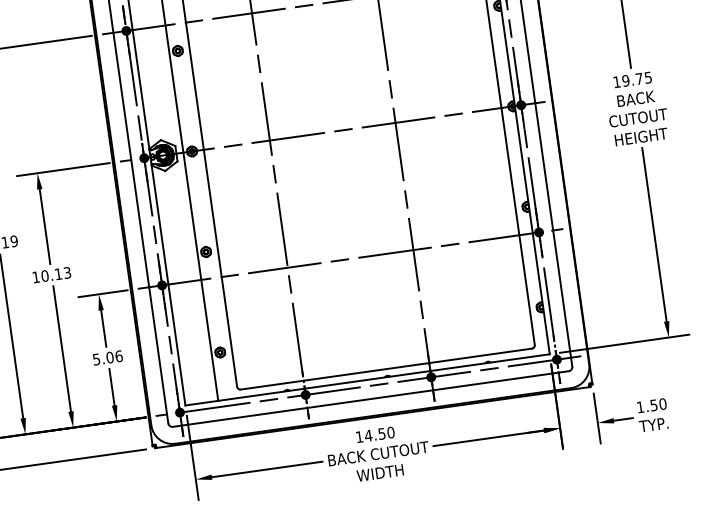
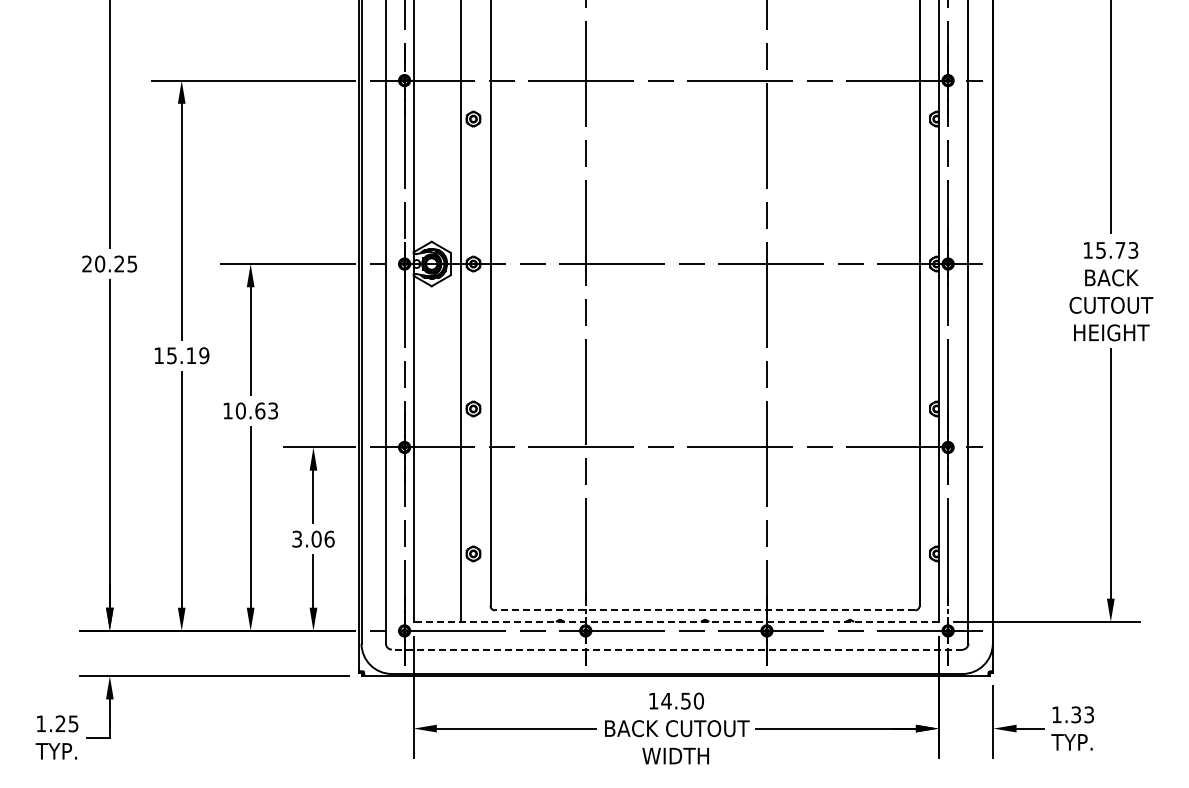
text: (637, 78) -> (1117, 249), 19.75 -> 15.73
text: (58, 273) -> (260, 410), 10.13 -> 10.63
text: (96, 358) -> (297, 538), 5.06 -> 3.06
line: (386, 369) -> (704, 610), solid -> dashed
line: (367, 379) -> (676, 621), solid -> dashed
line: (370, 399) -> (676, 649), solid -> dashed
text: (658, 404) -> (1082, 714), 1.50 -> 1.33

